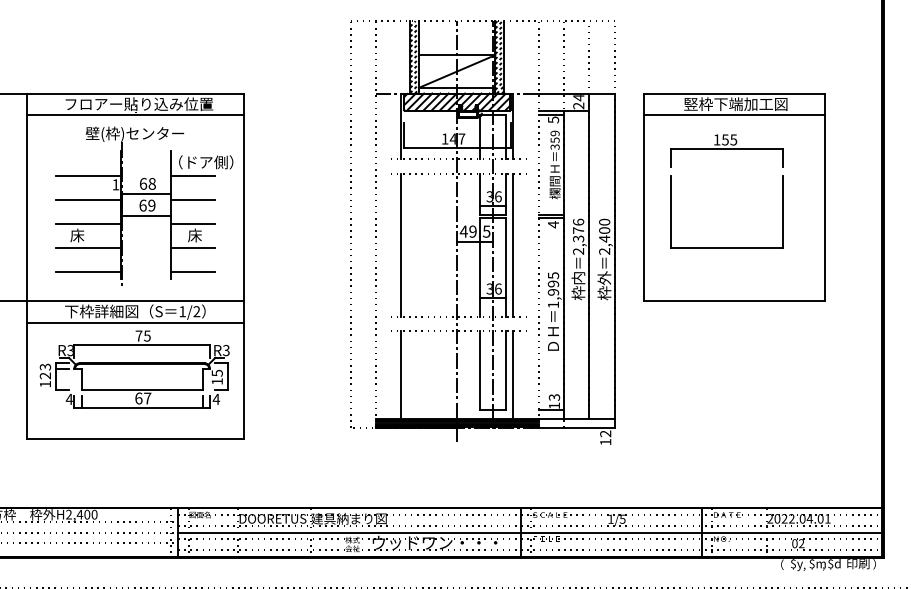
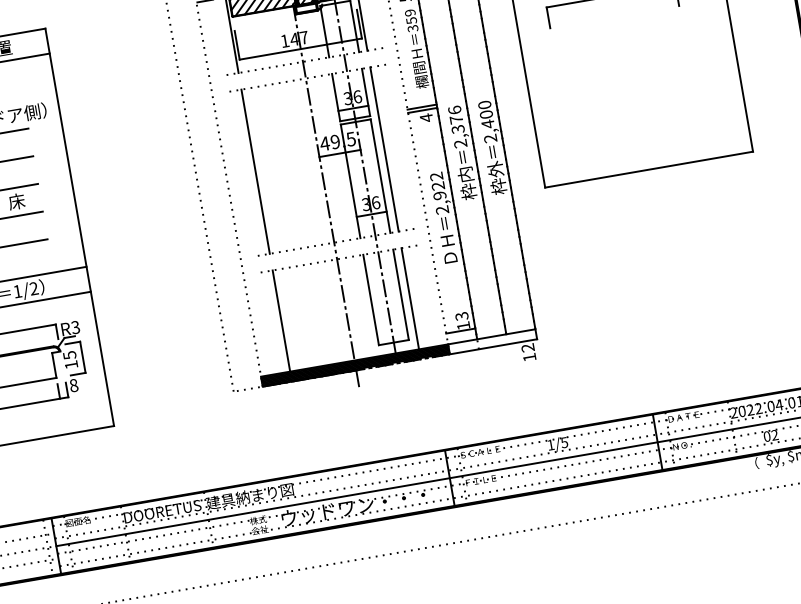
part: (726, 247) -> (629, 109), removed
text: (553, 290) -> (439, 193), 1,995 -> 2,922
text: (216, 399) -> (74, 385), 4 -> 8

